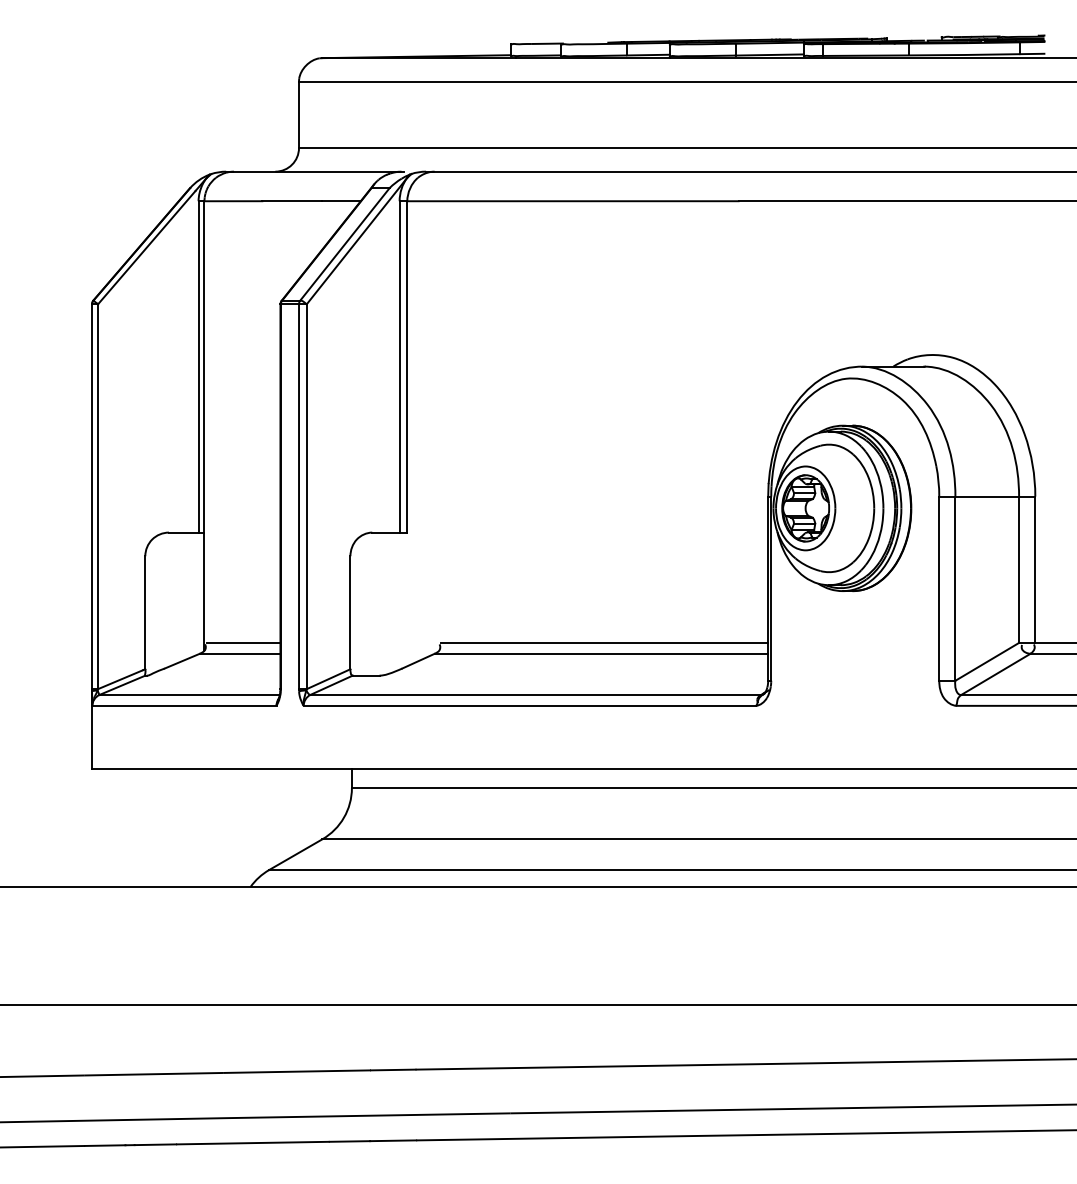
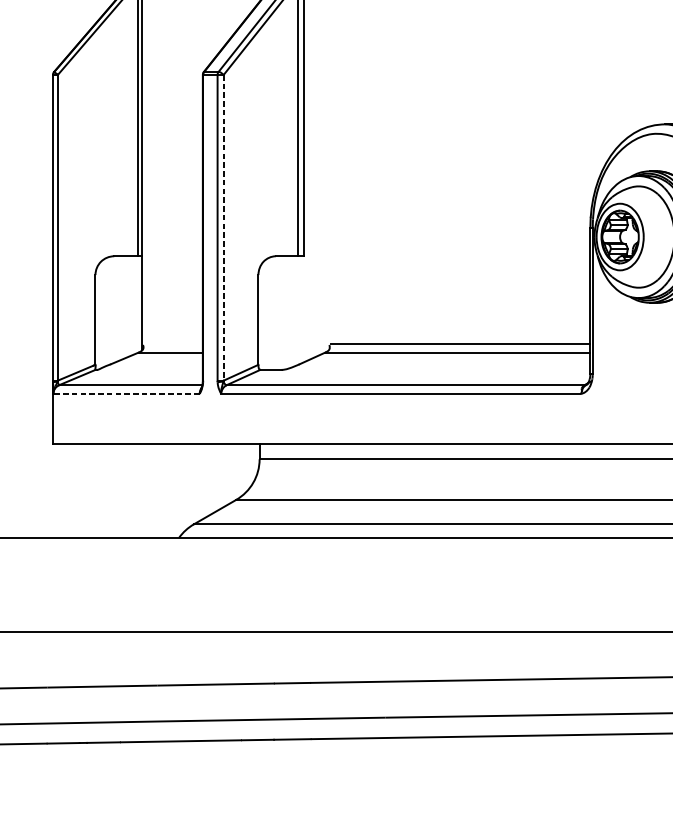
line: (306, 497) -> (223, 228), solid -> dashed
line: (243, 642) -> (173, 343), removed
line: (183, 705) -> (125, 393), solid -> dashed

